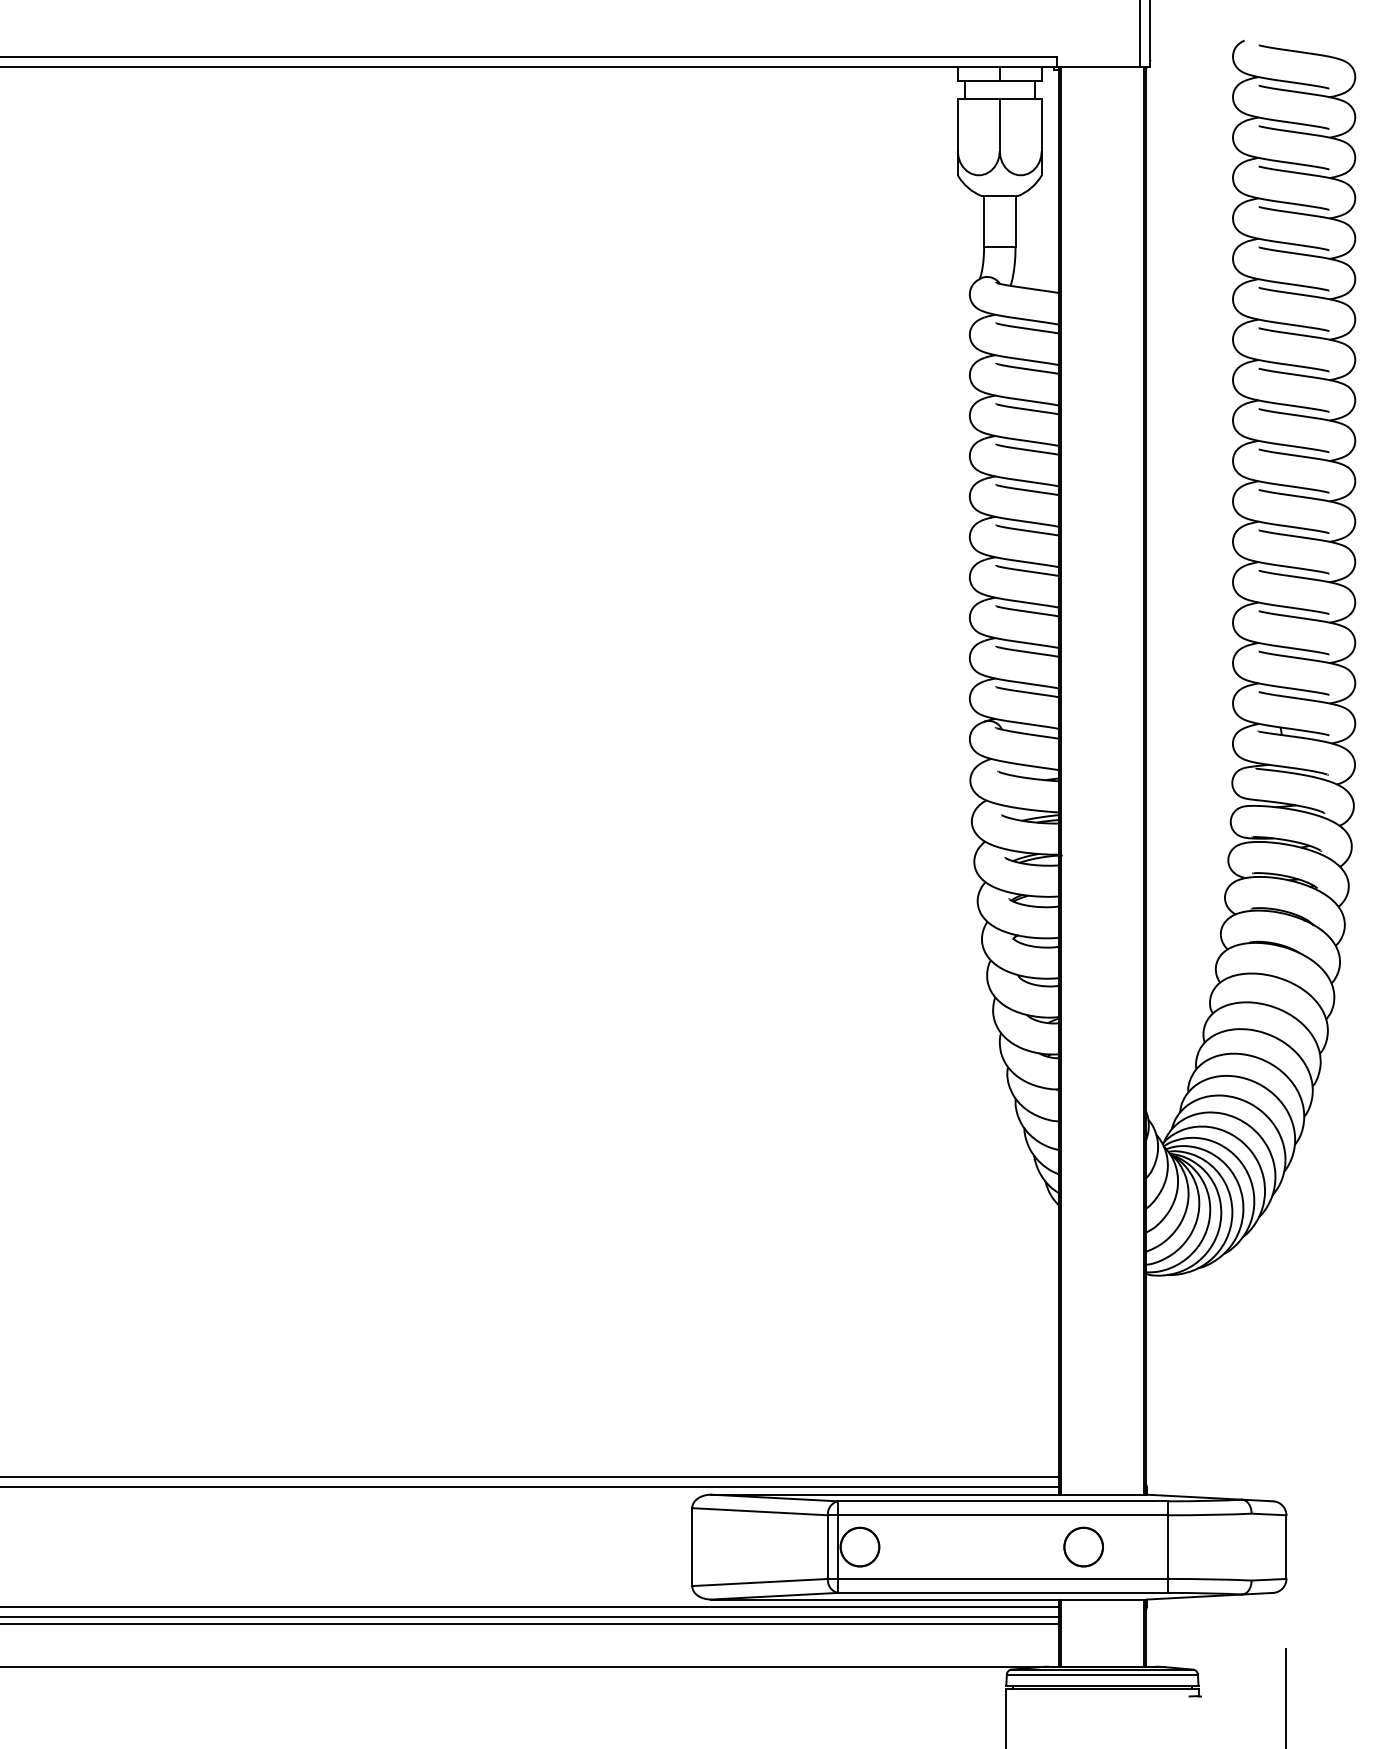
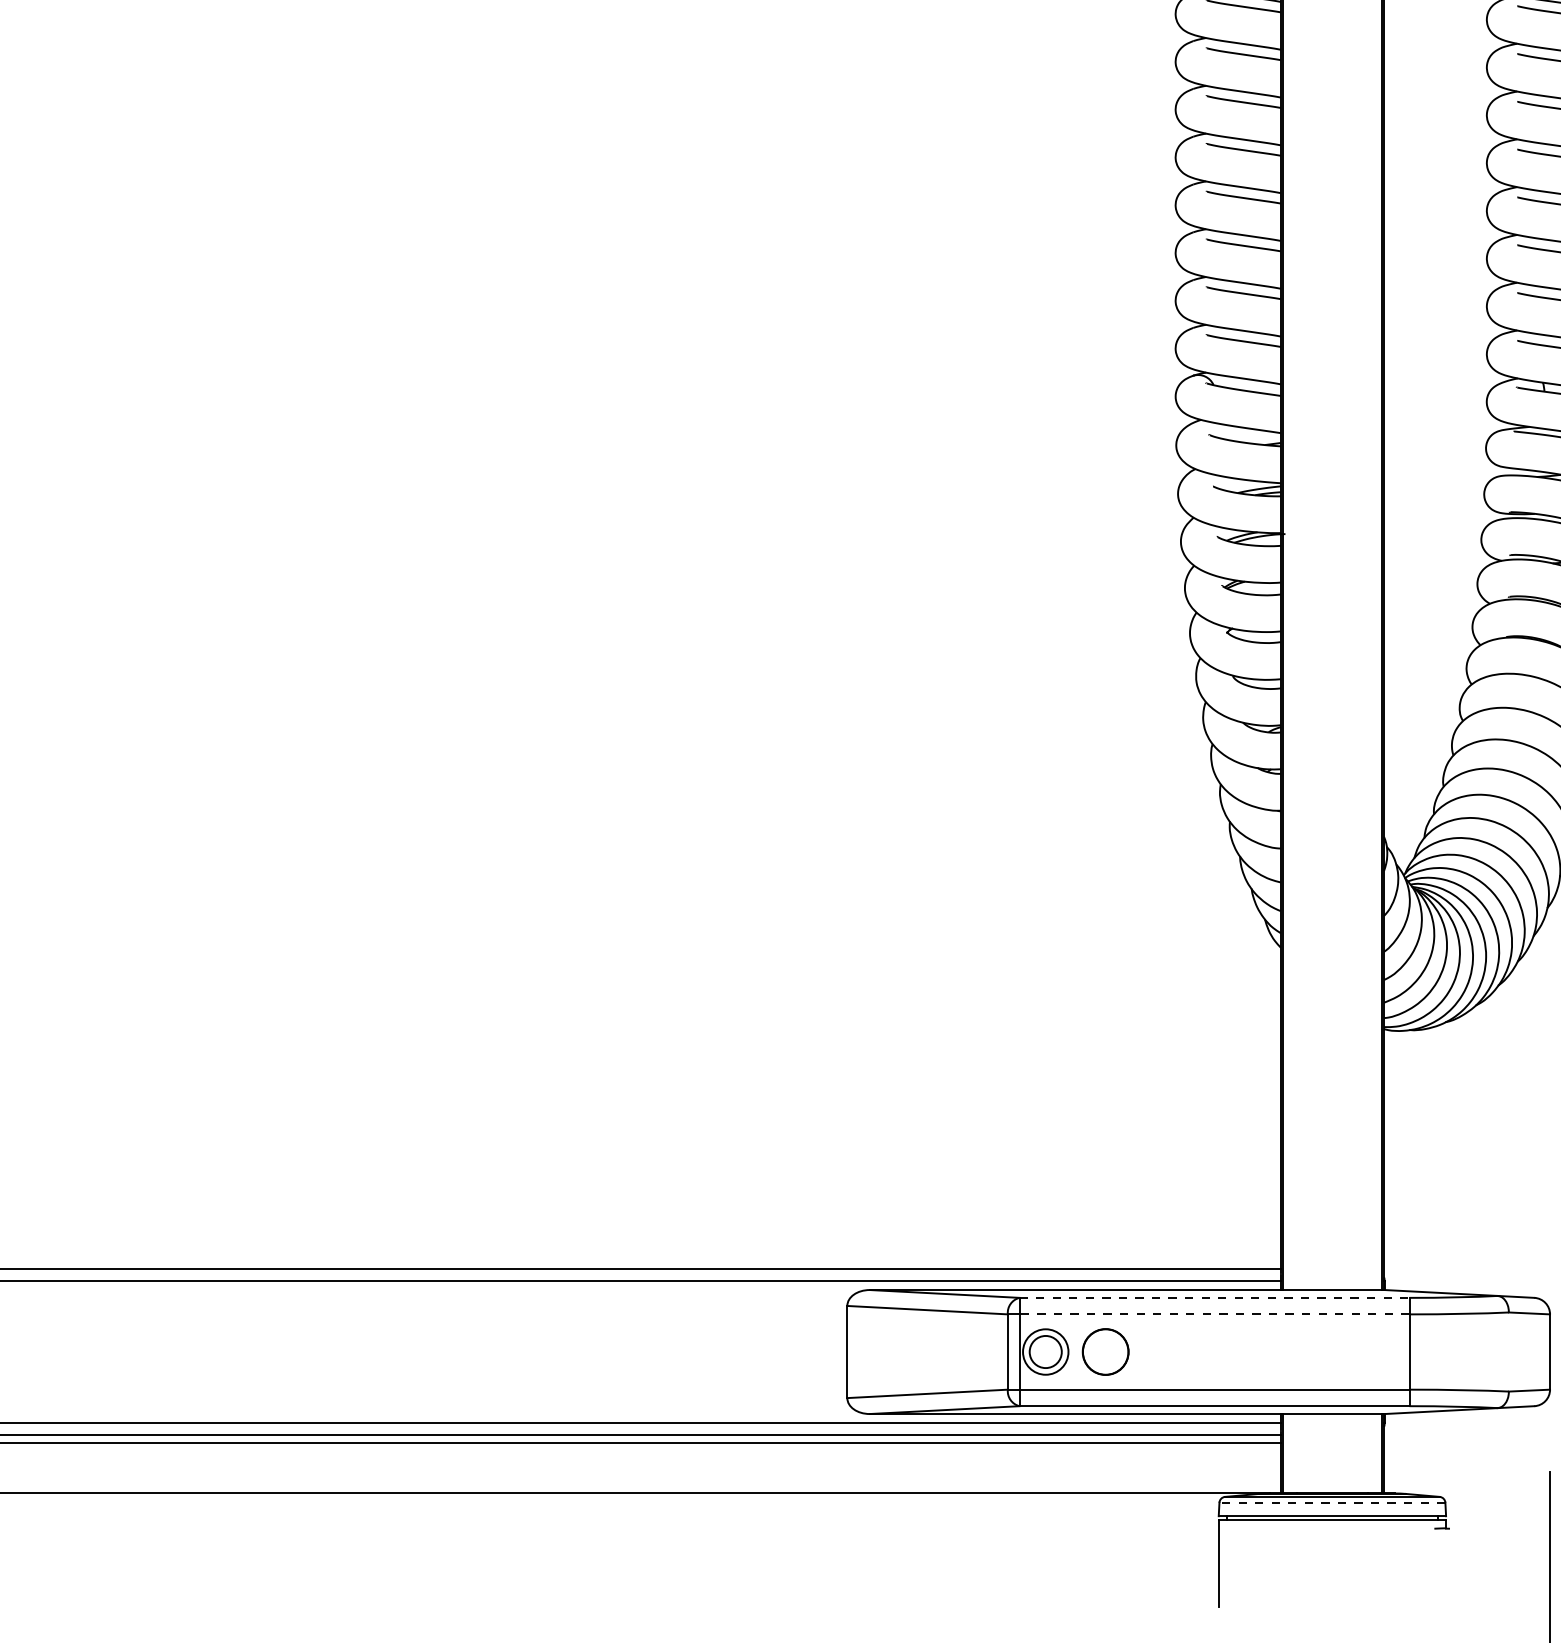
line: (1002, 1501) -> (1214, 1298), solid -> dashed
line: (1002, 1515) -> (1214, 1314), solid -> dashed
circle: (859, 1546) -> (1045, 1351), size x0.7
part: (1083, 1546) -> (1105, 1351), moved
line: (1102, 1674) -> (1332, 1502), solid -> dashed

